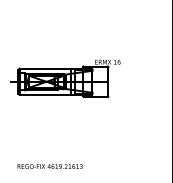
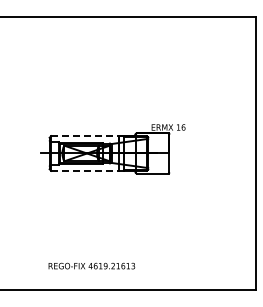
line: (45, 69) -> (85, 136), solid -> dashed
line: (45, 94) -> (85, 170), solid -> dashed

